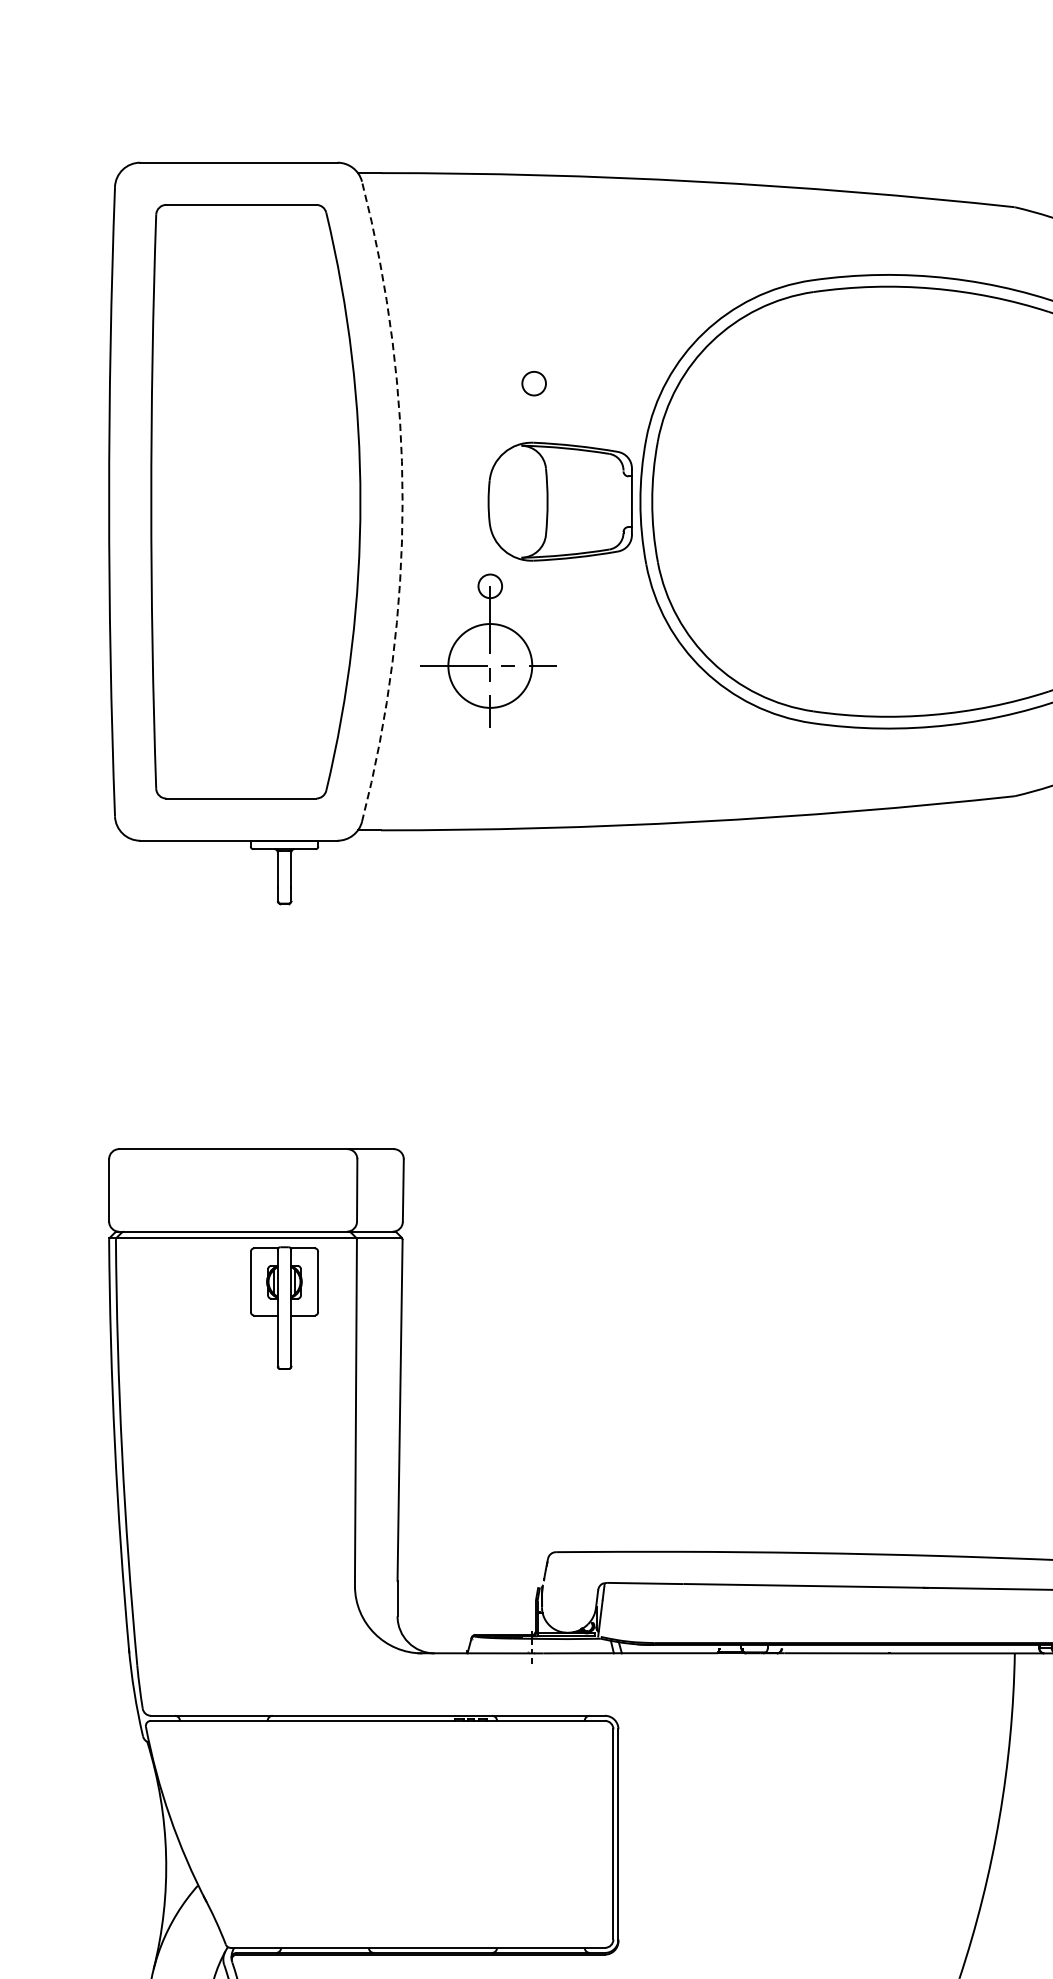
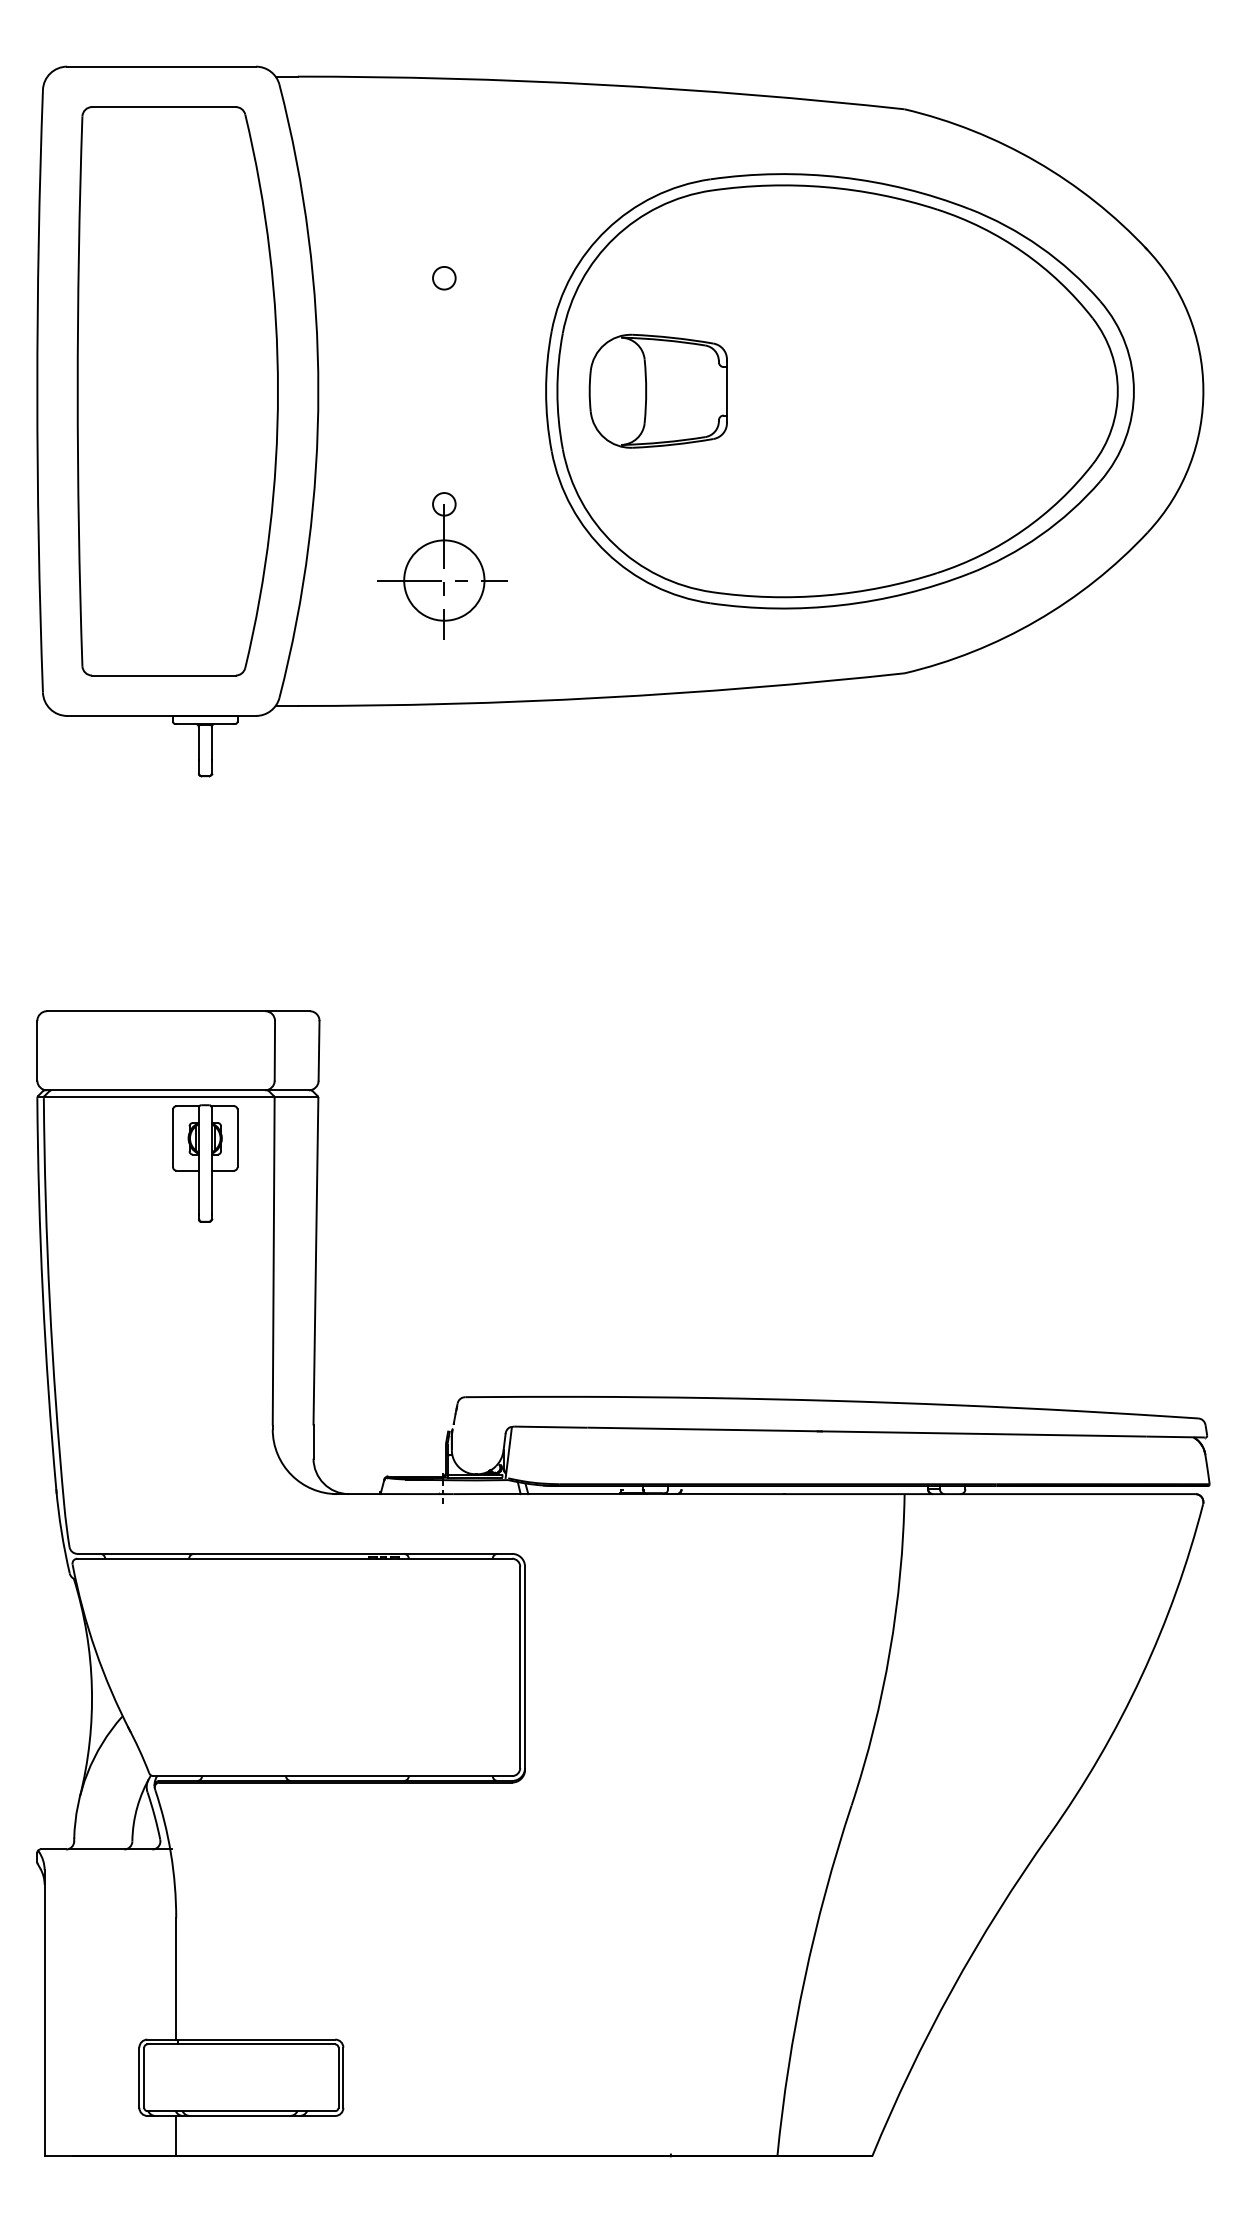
part: (559, 500) -> (657, 390), moved
arc: (402, 501) -> (318, 391), dashed -> solid
part: (488, 650) -> (442, 565), moved

